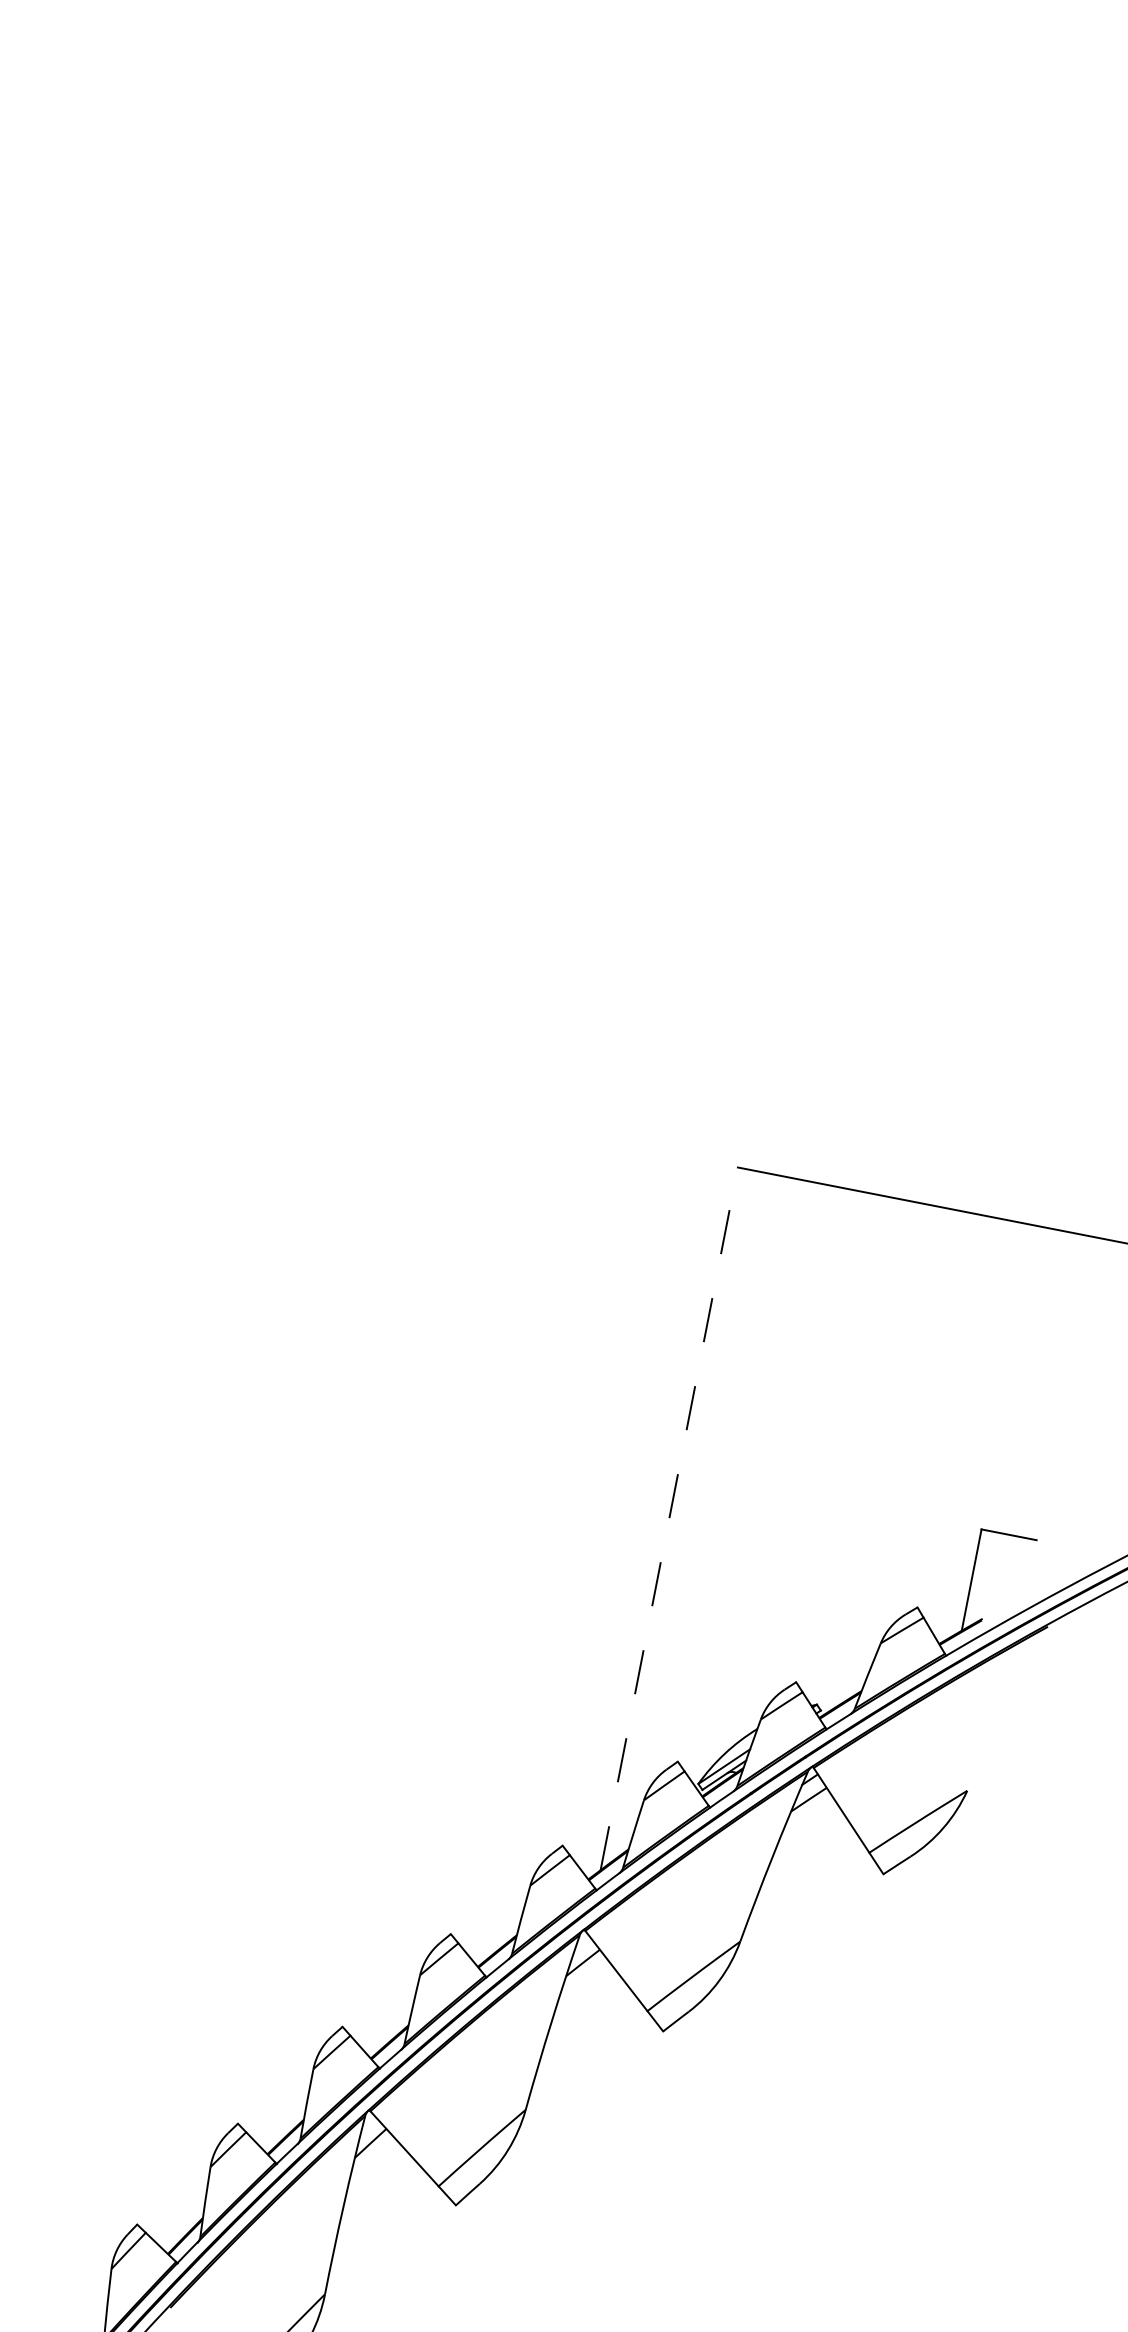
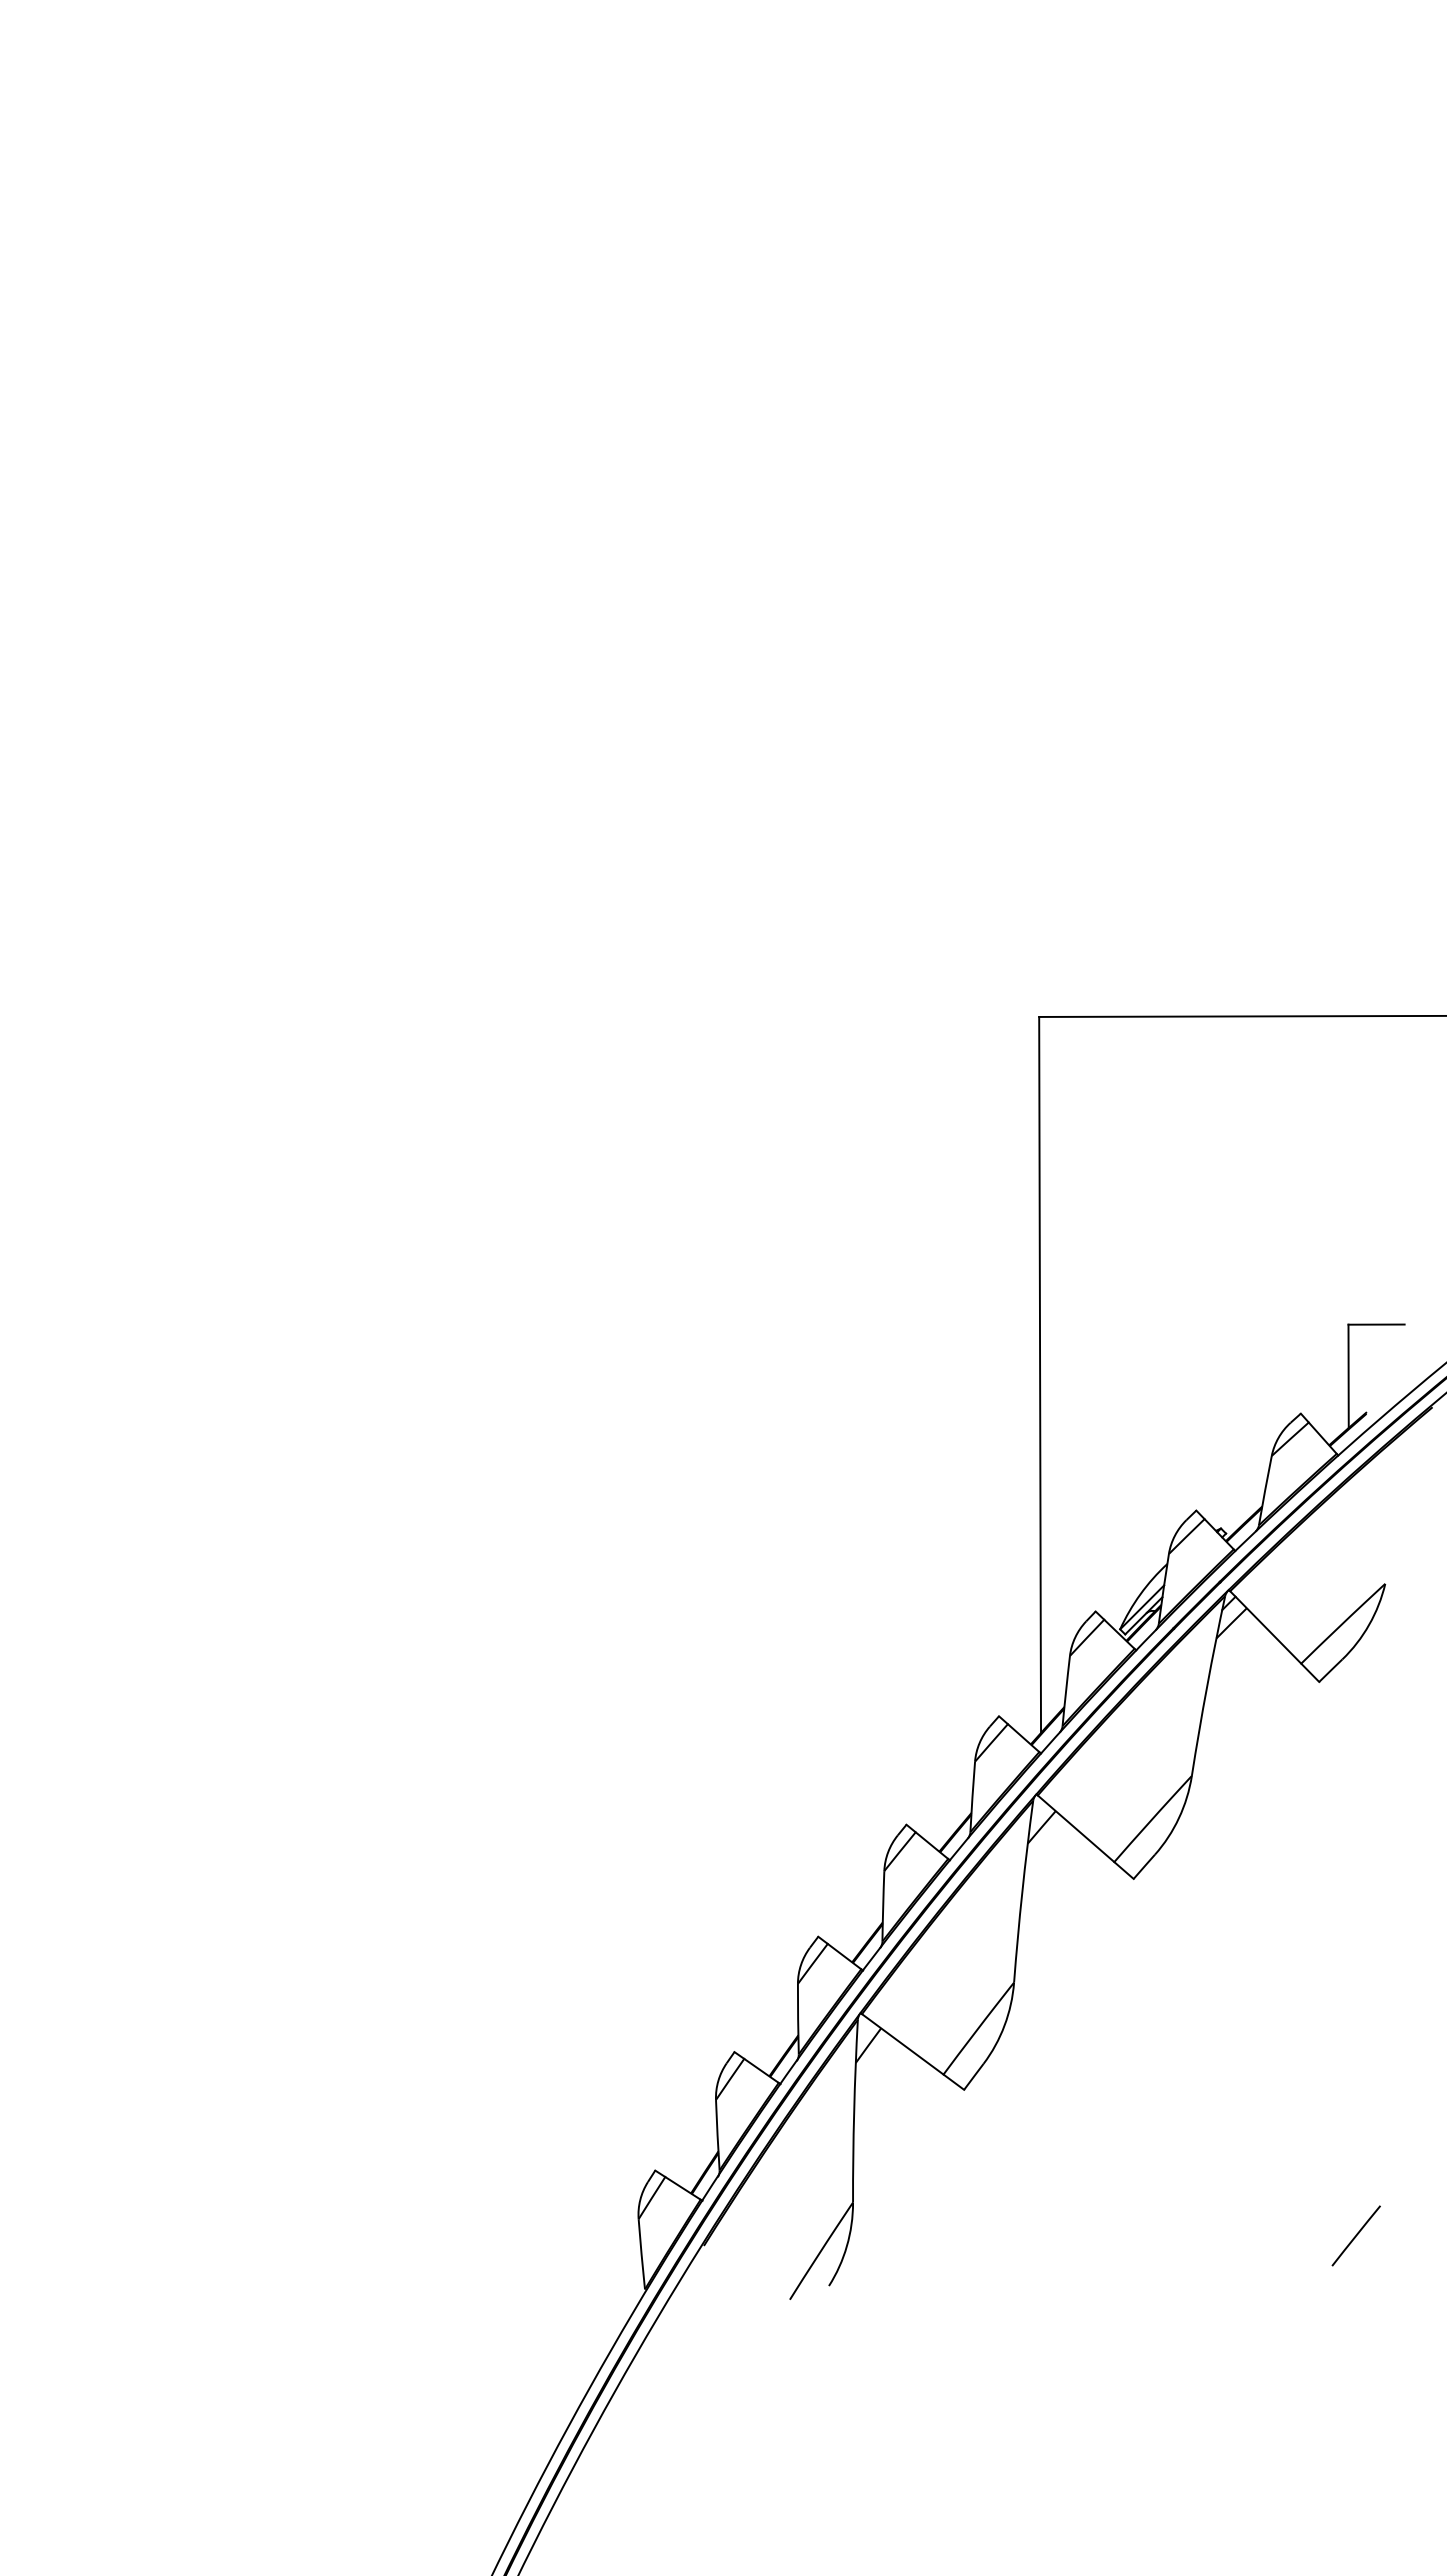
line: (669, 1518) -> (1040, 1374), dashed -> solid

